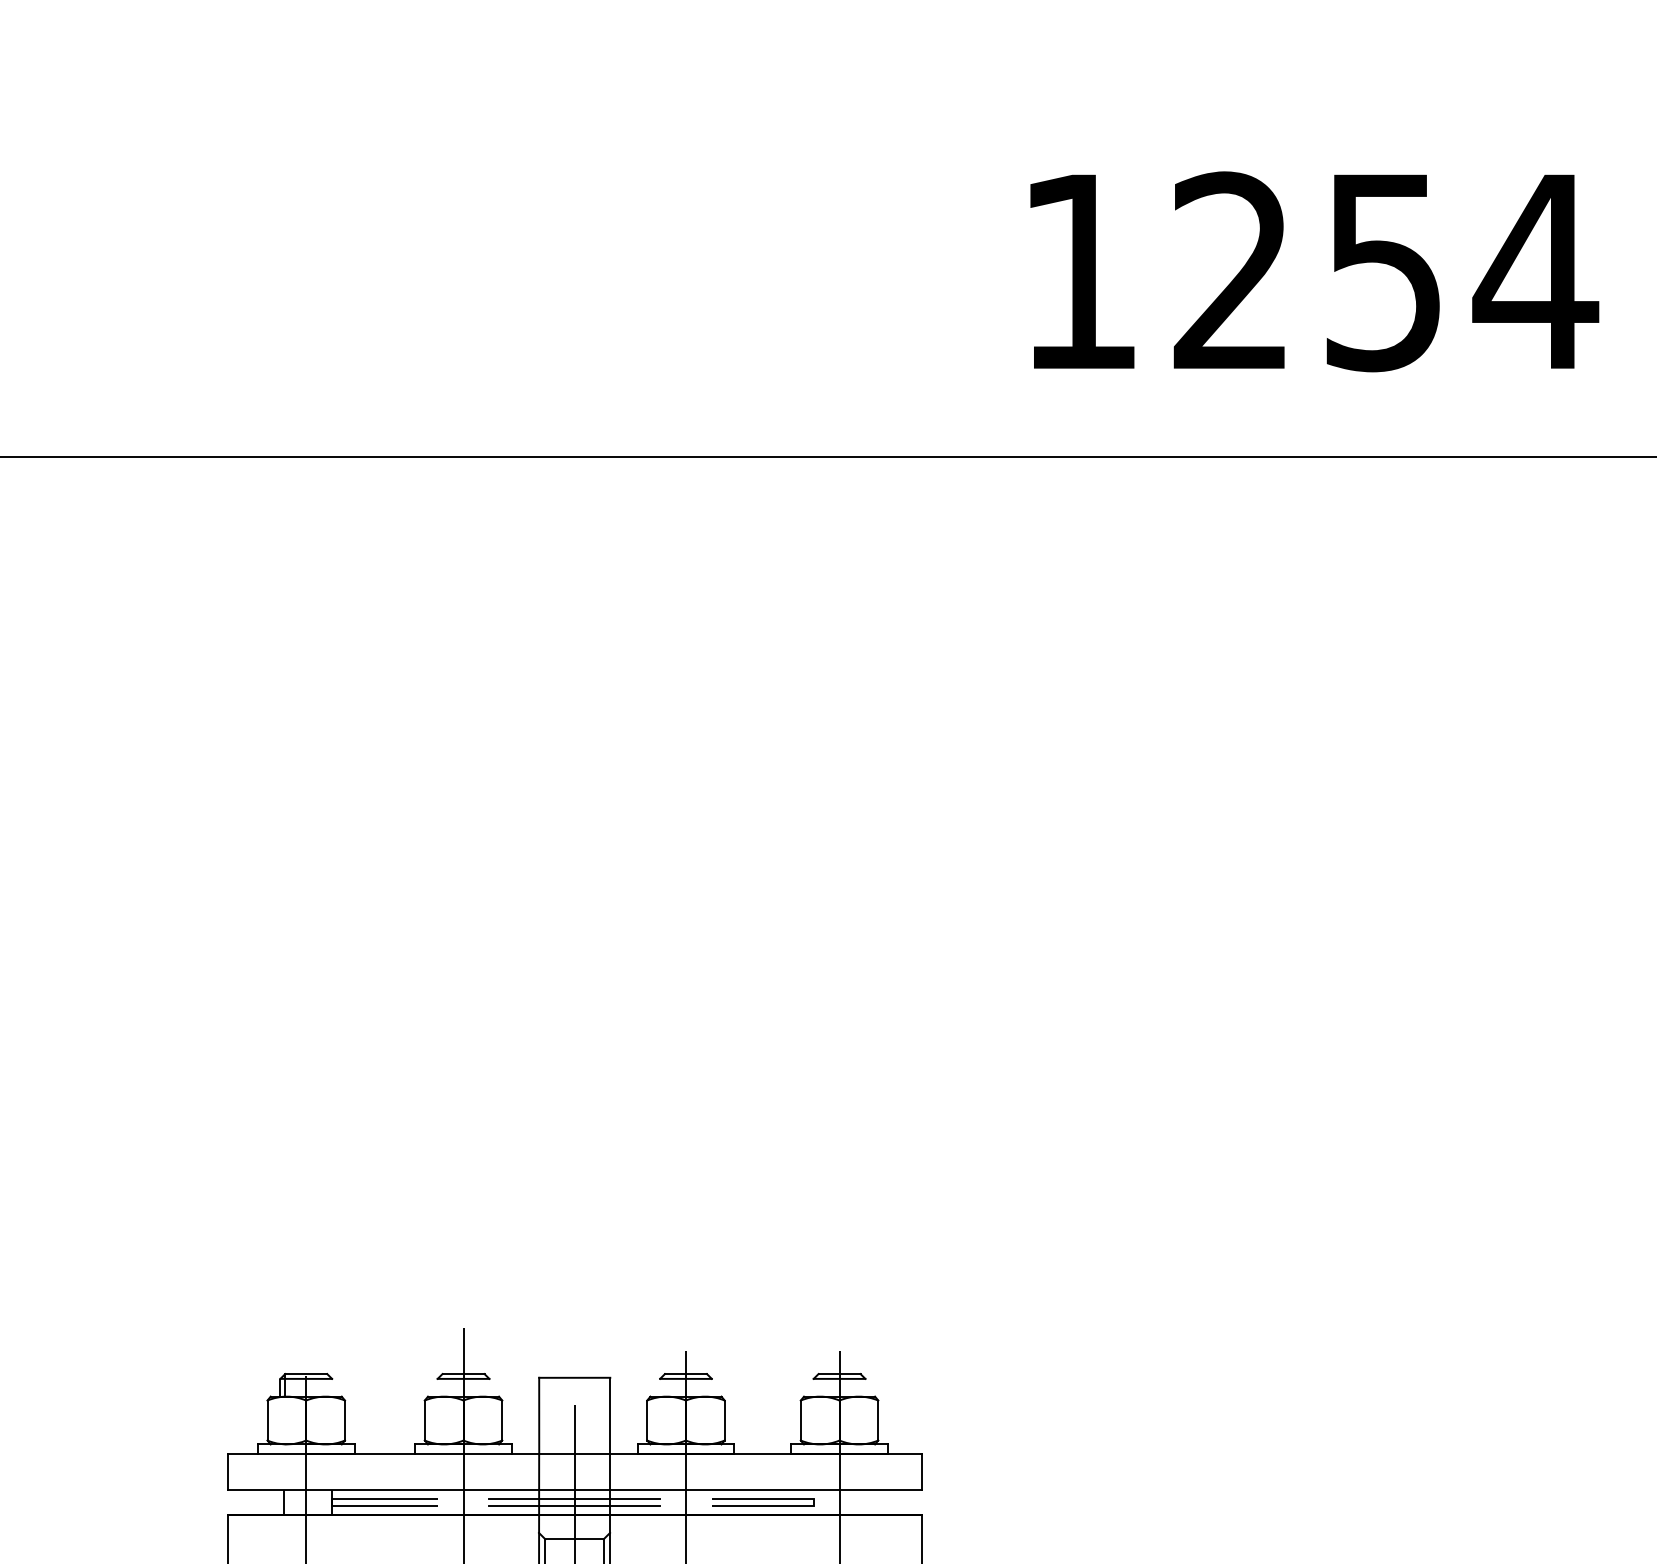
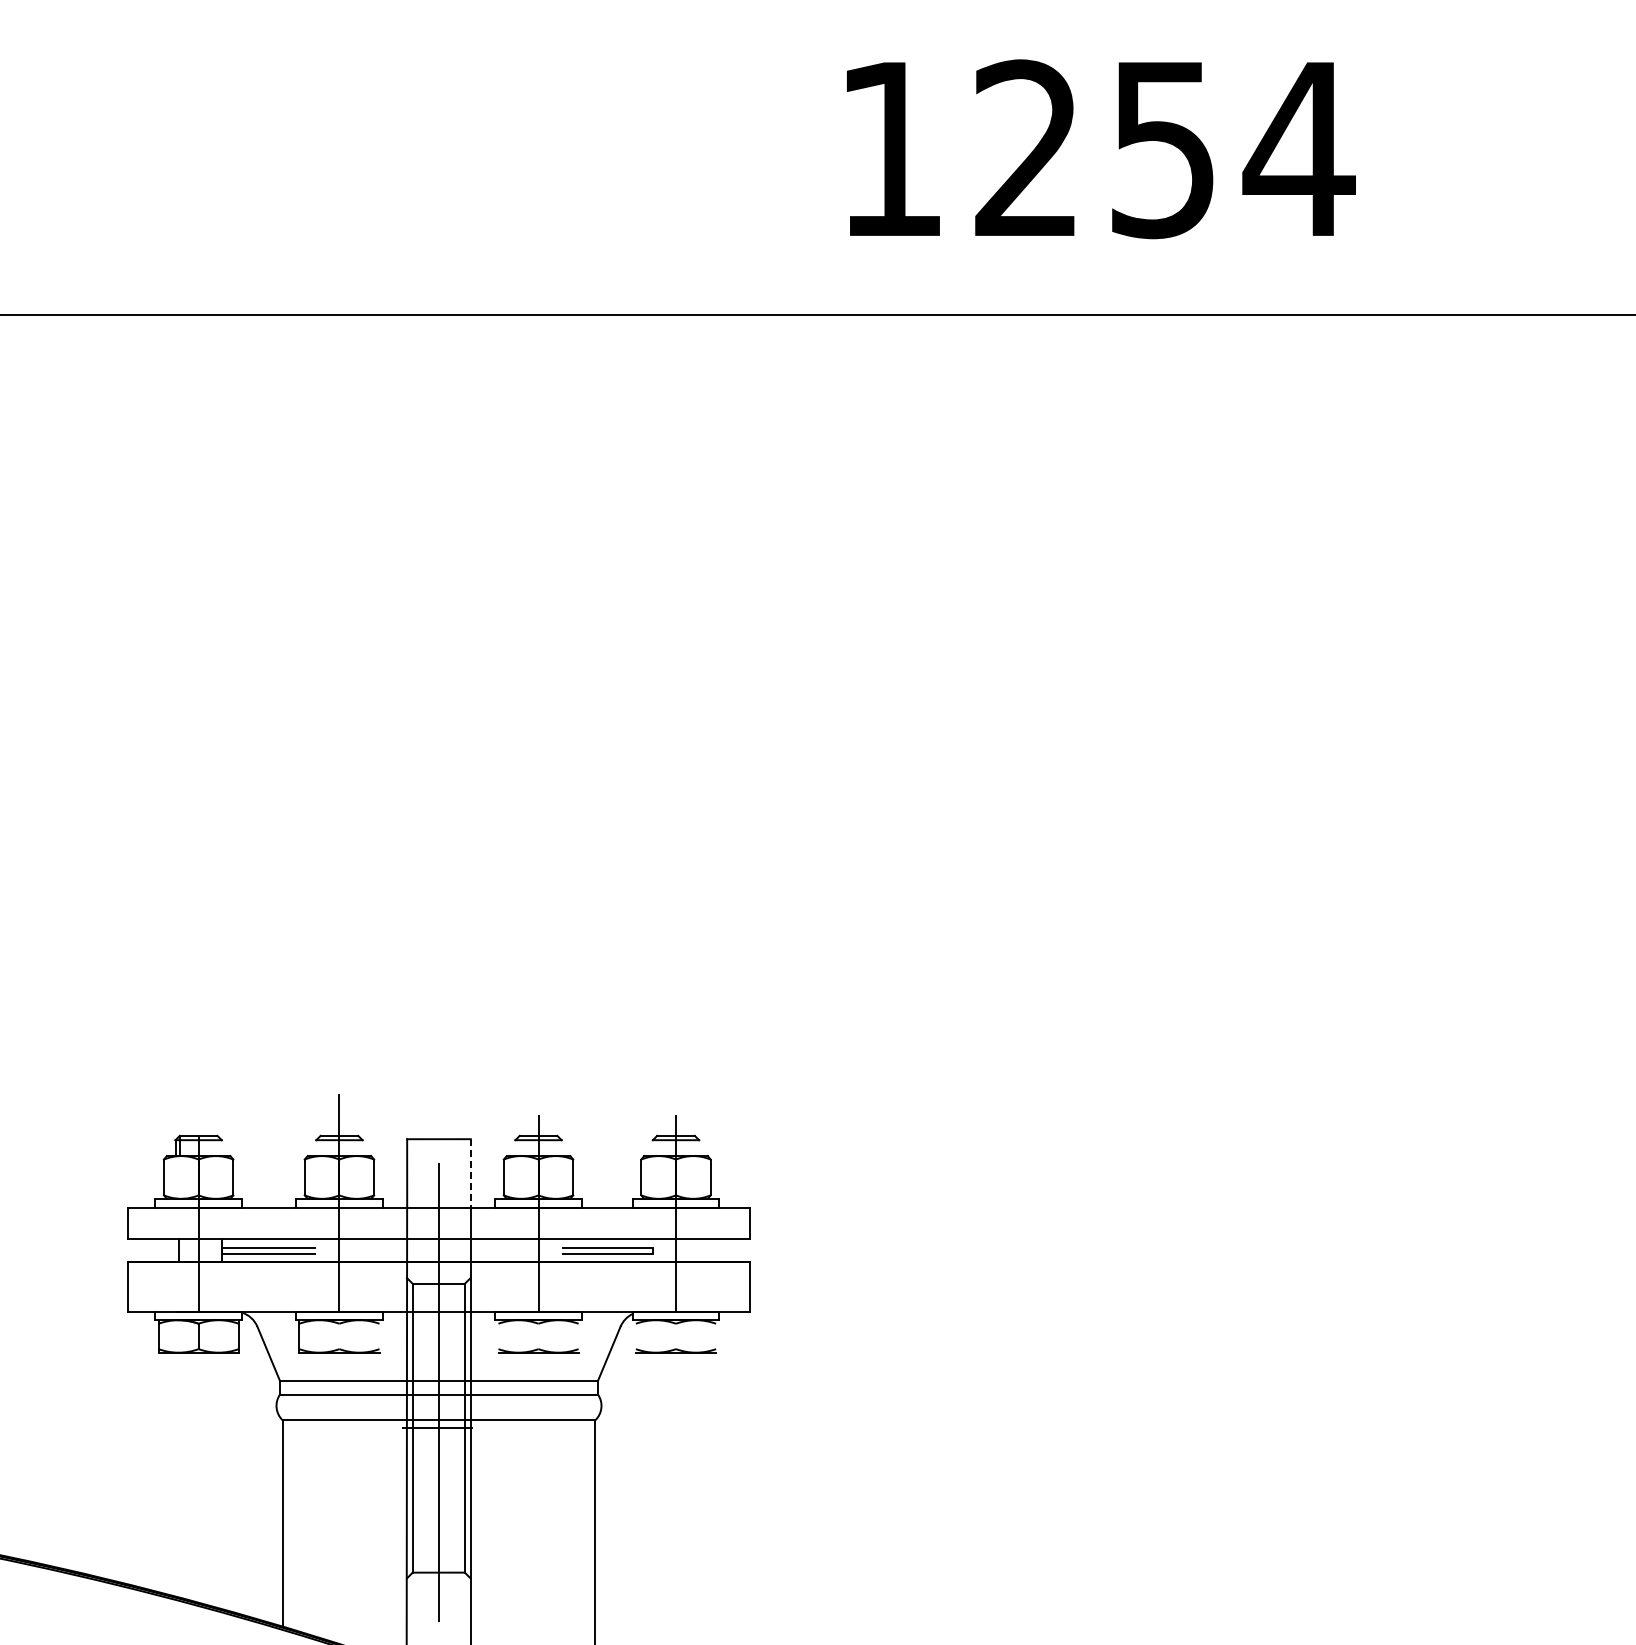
line: (609, 1416) -> (470, 1173), solid -> dashed
line: (574, 1498) -> (438, 1247), removed
line: (574, 1505) -> (438, 1253), removed

